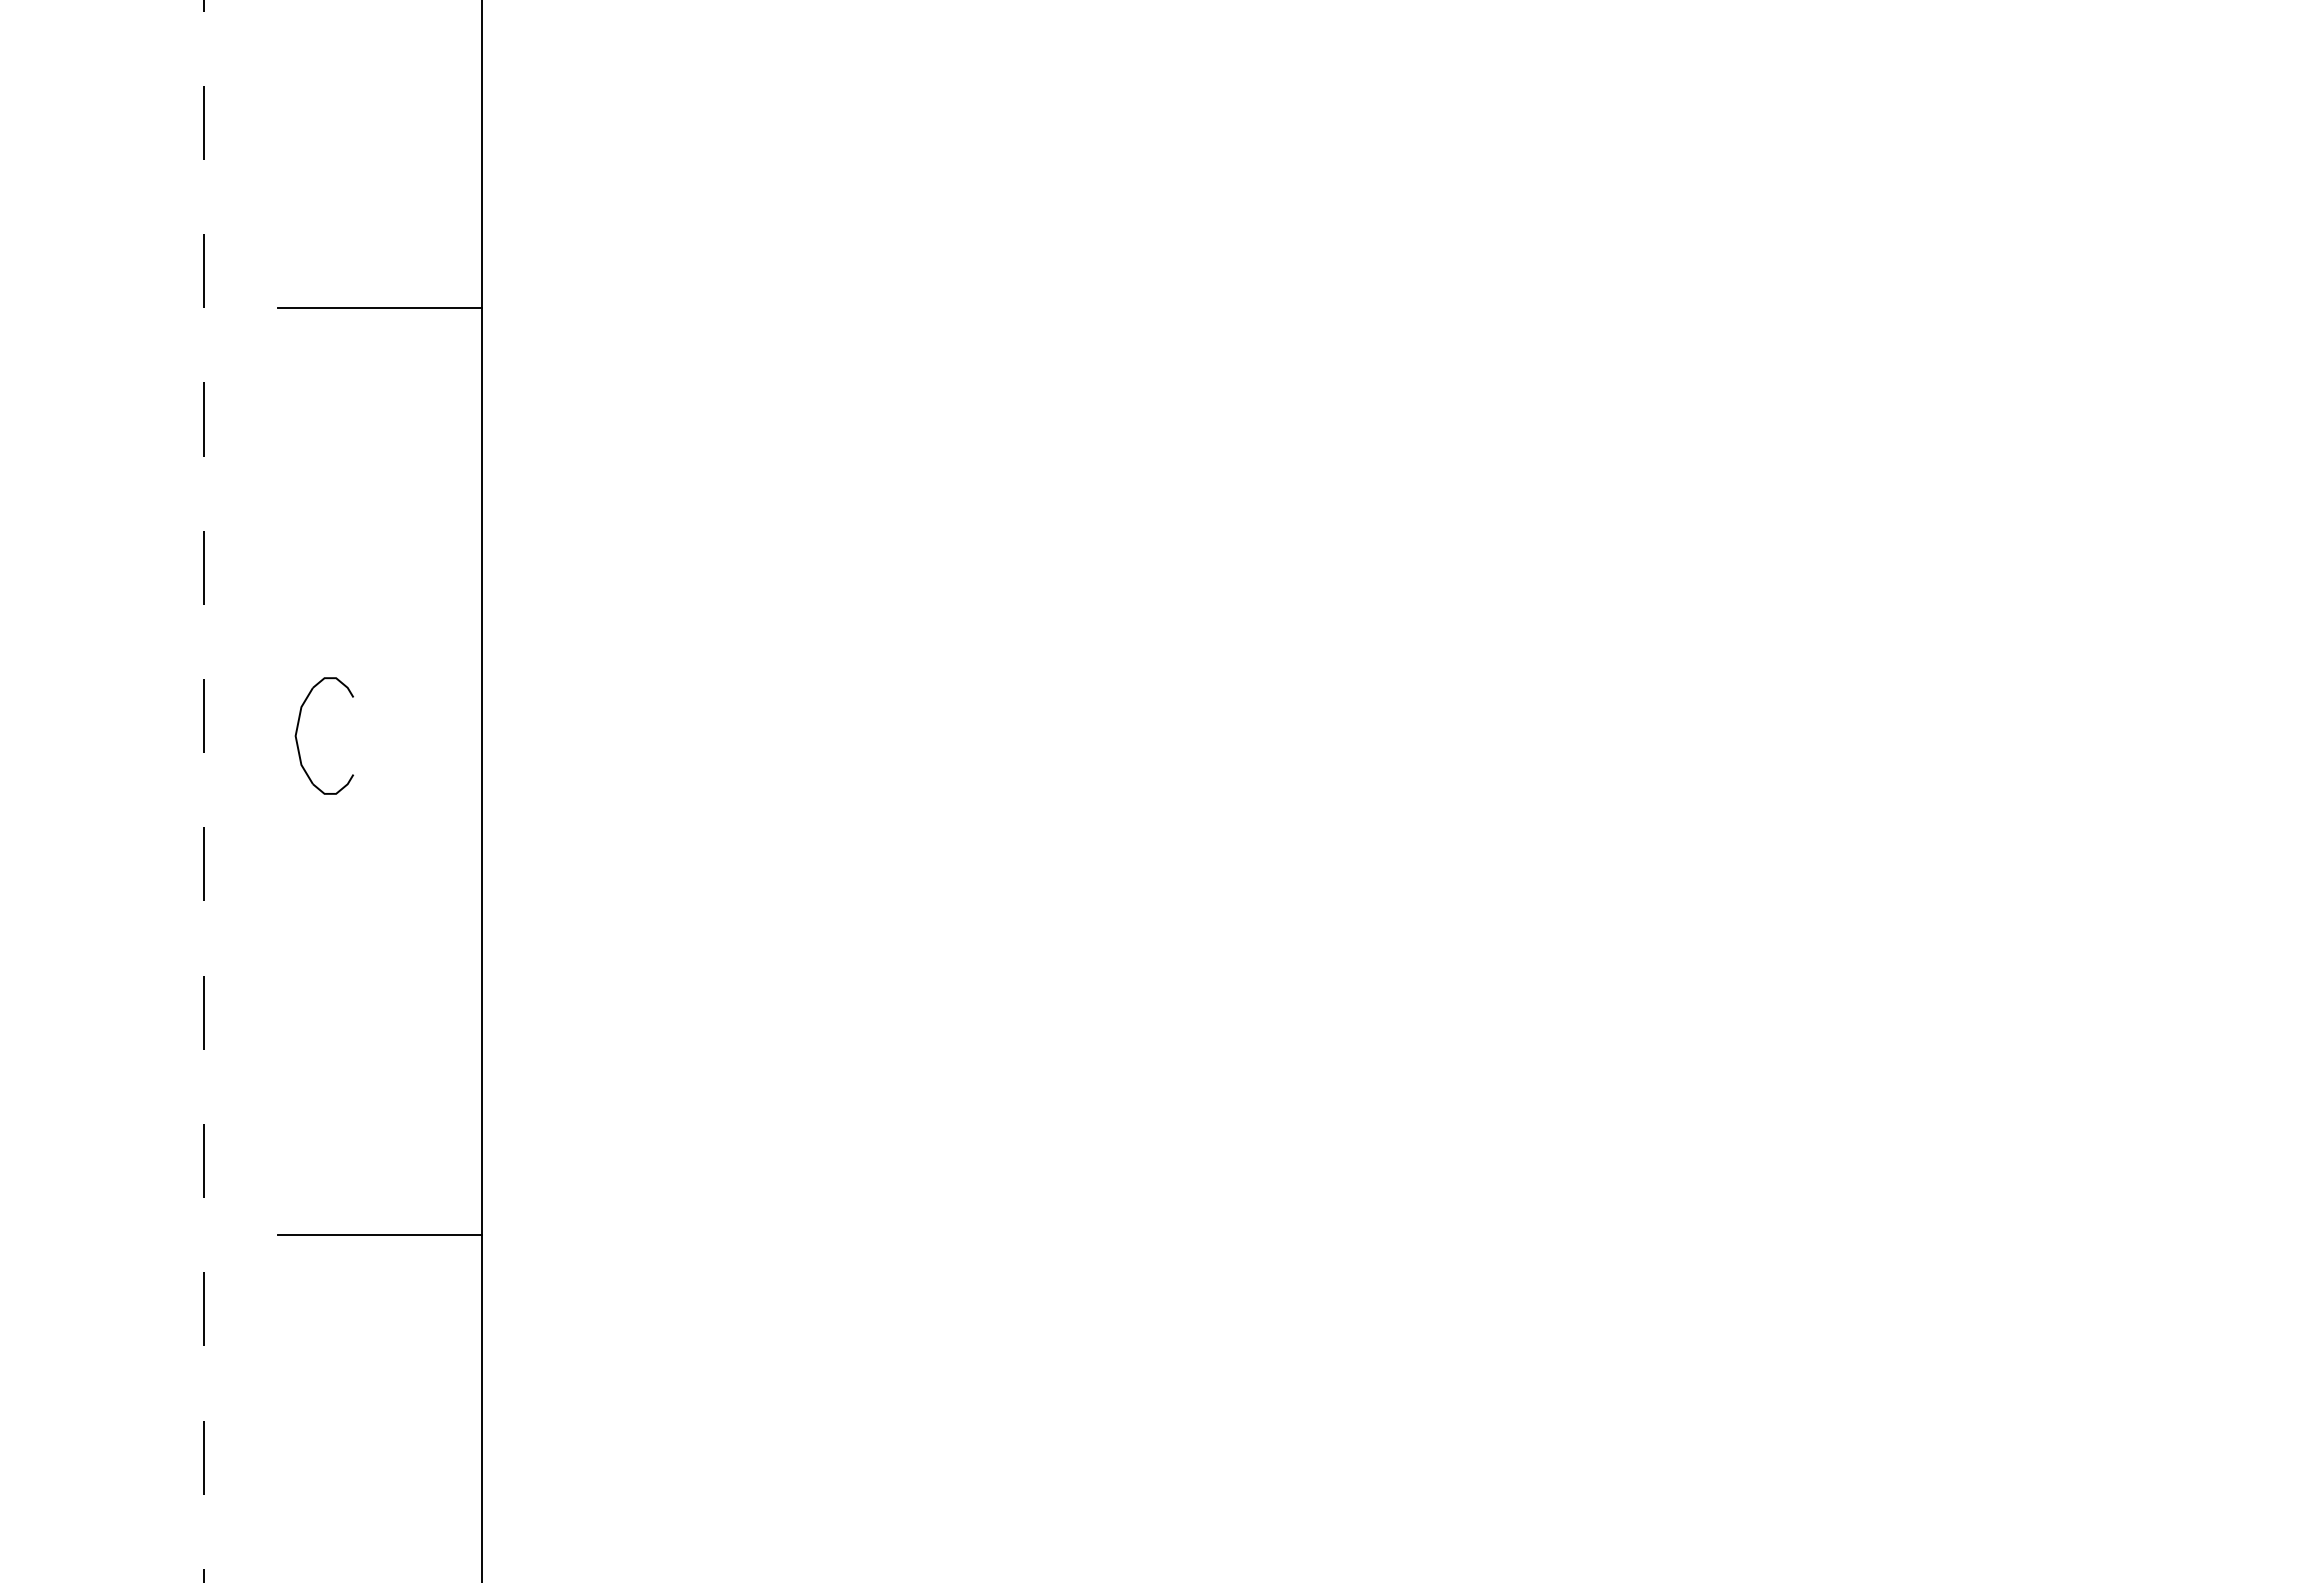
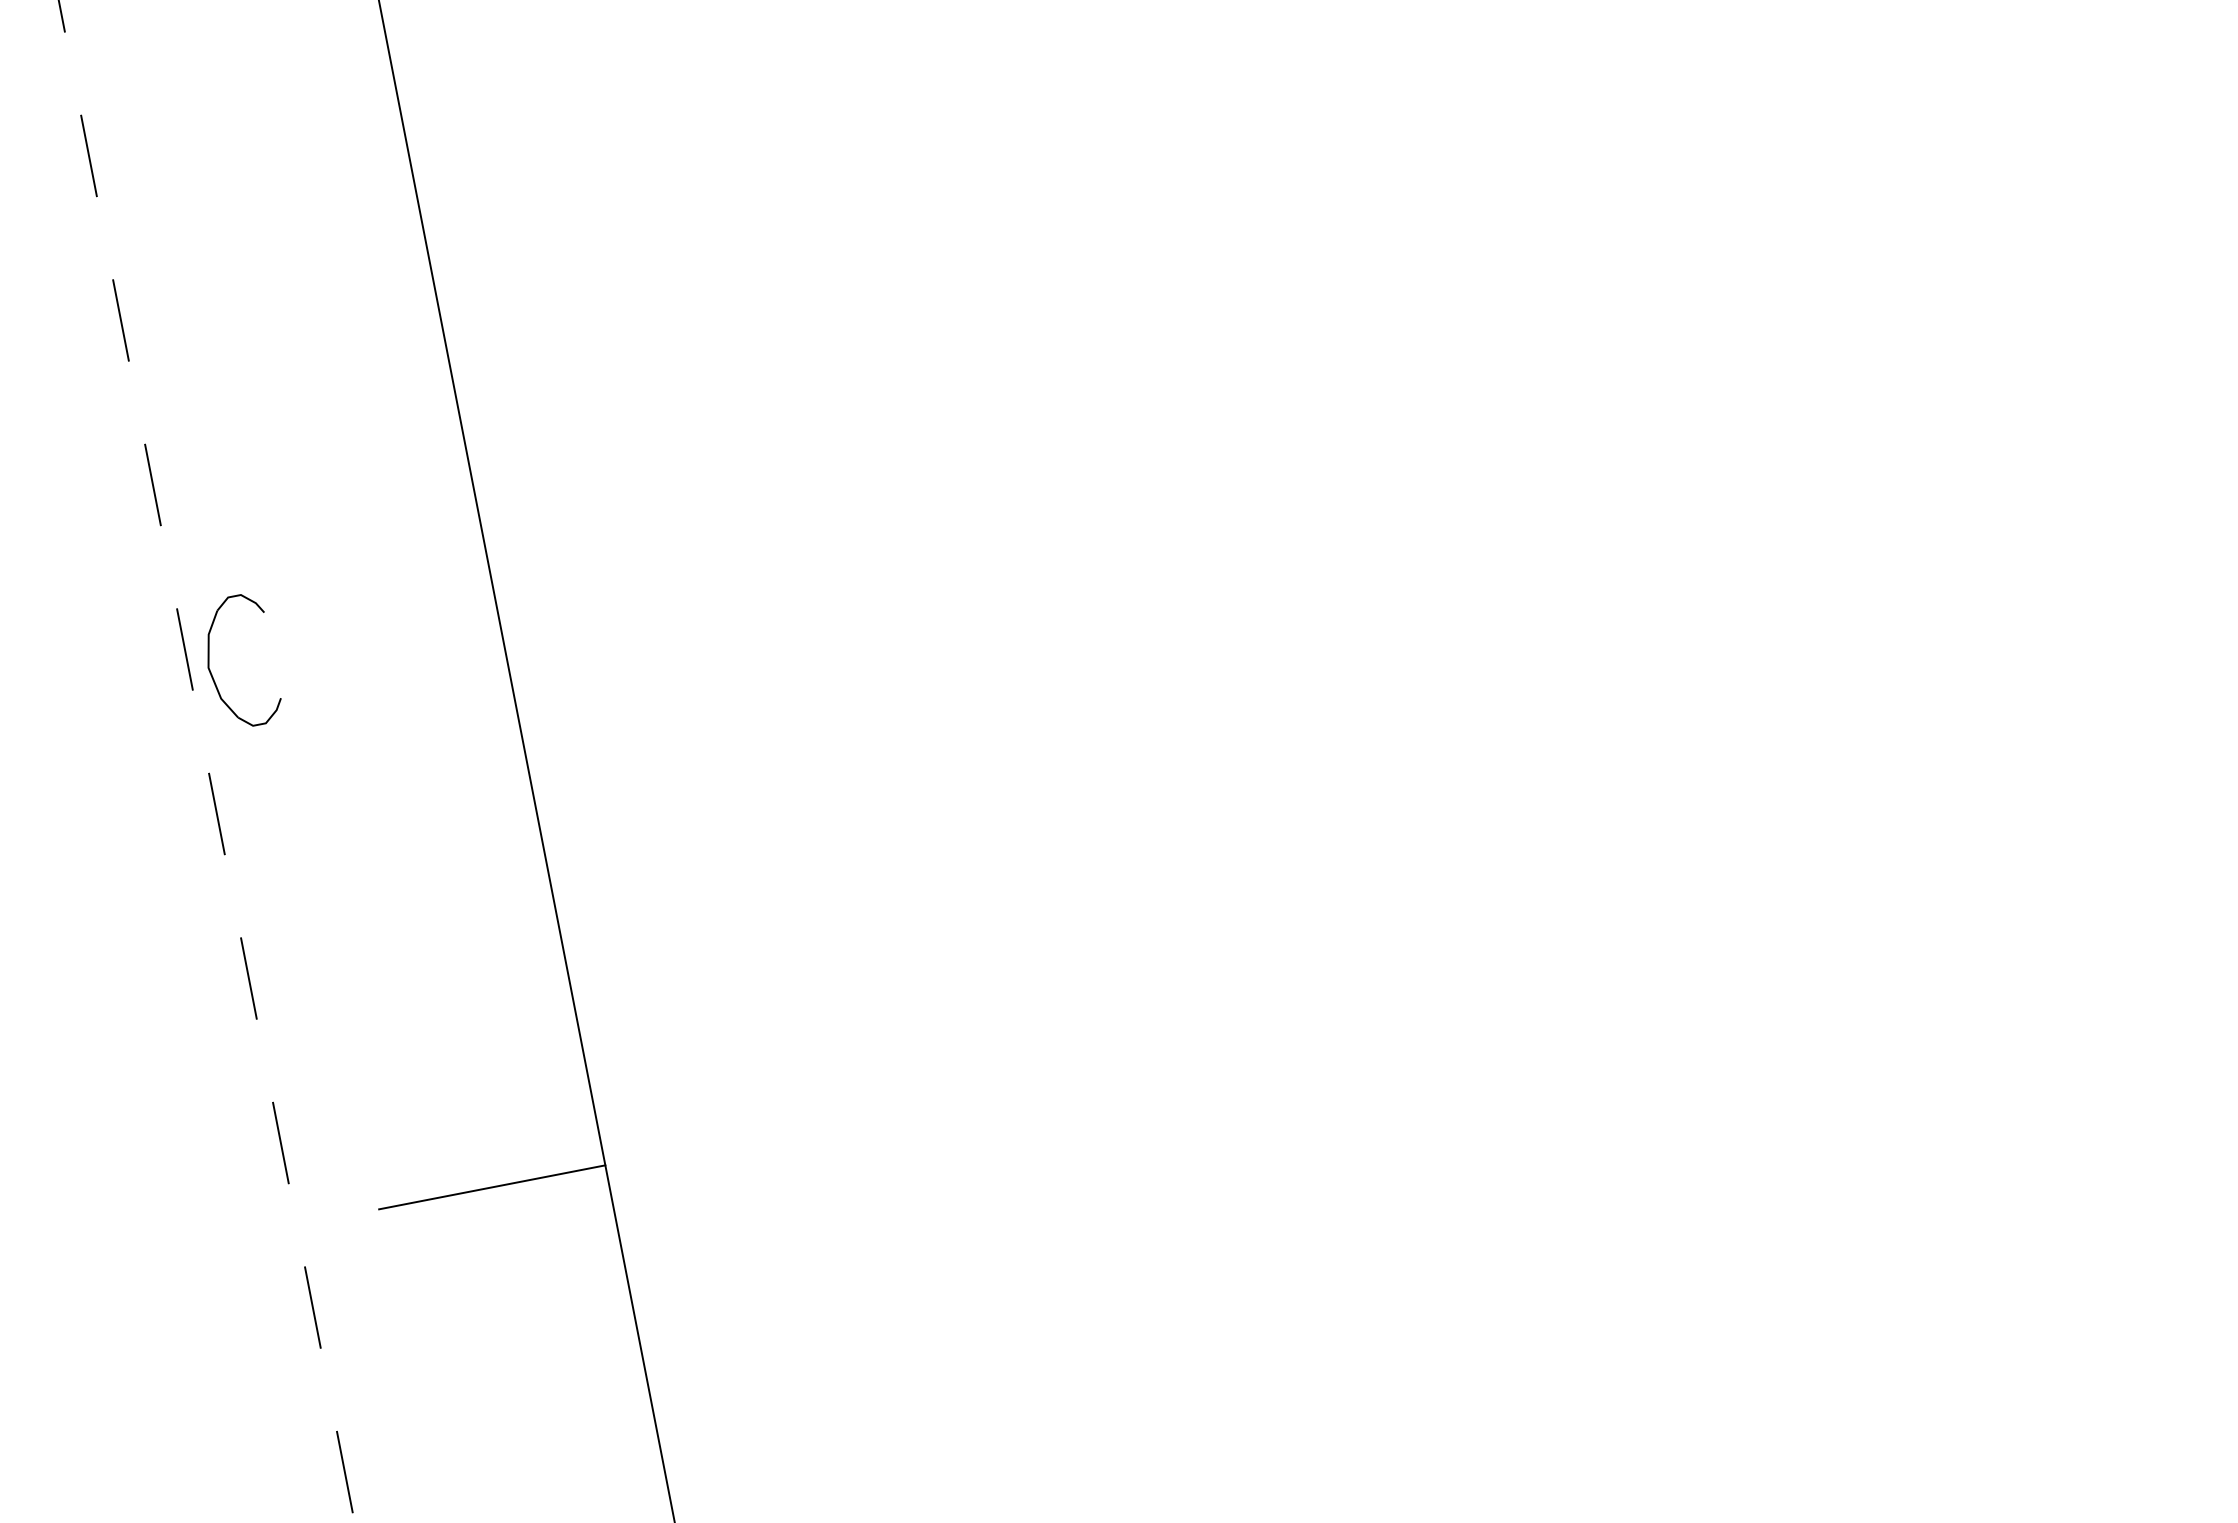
line: (380, 308) -> (292, 159), removed
part: (298, 728) -> (210, 658), moved

